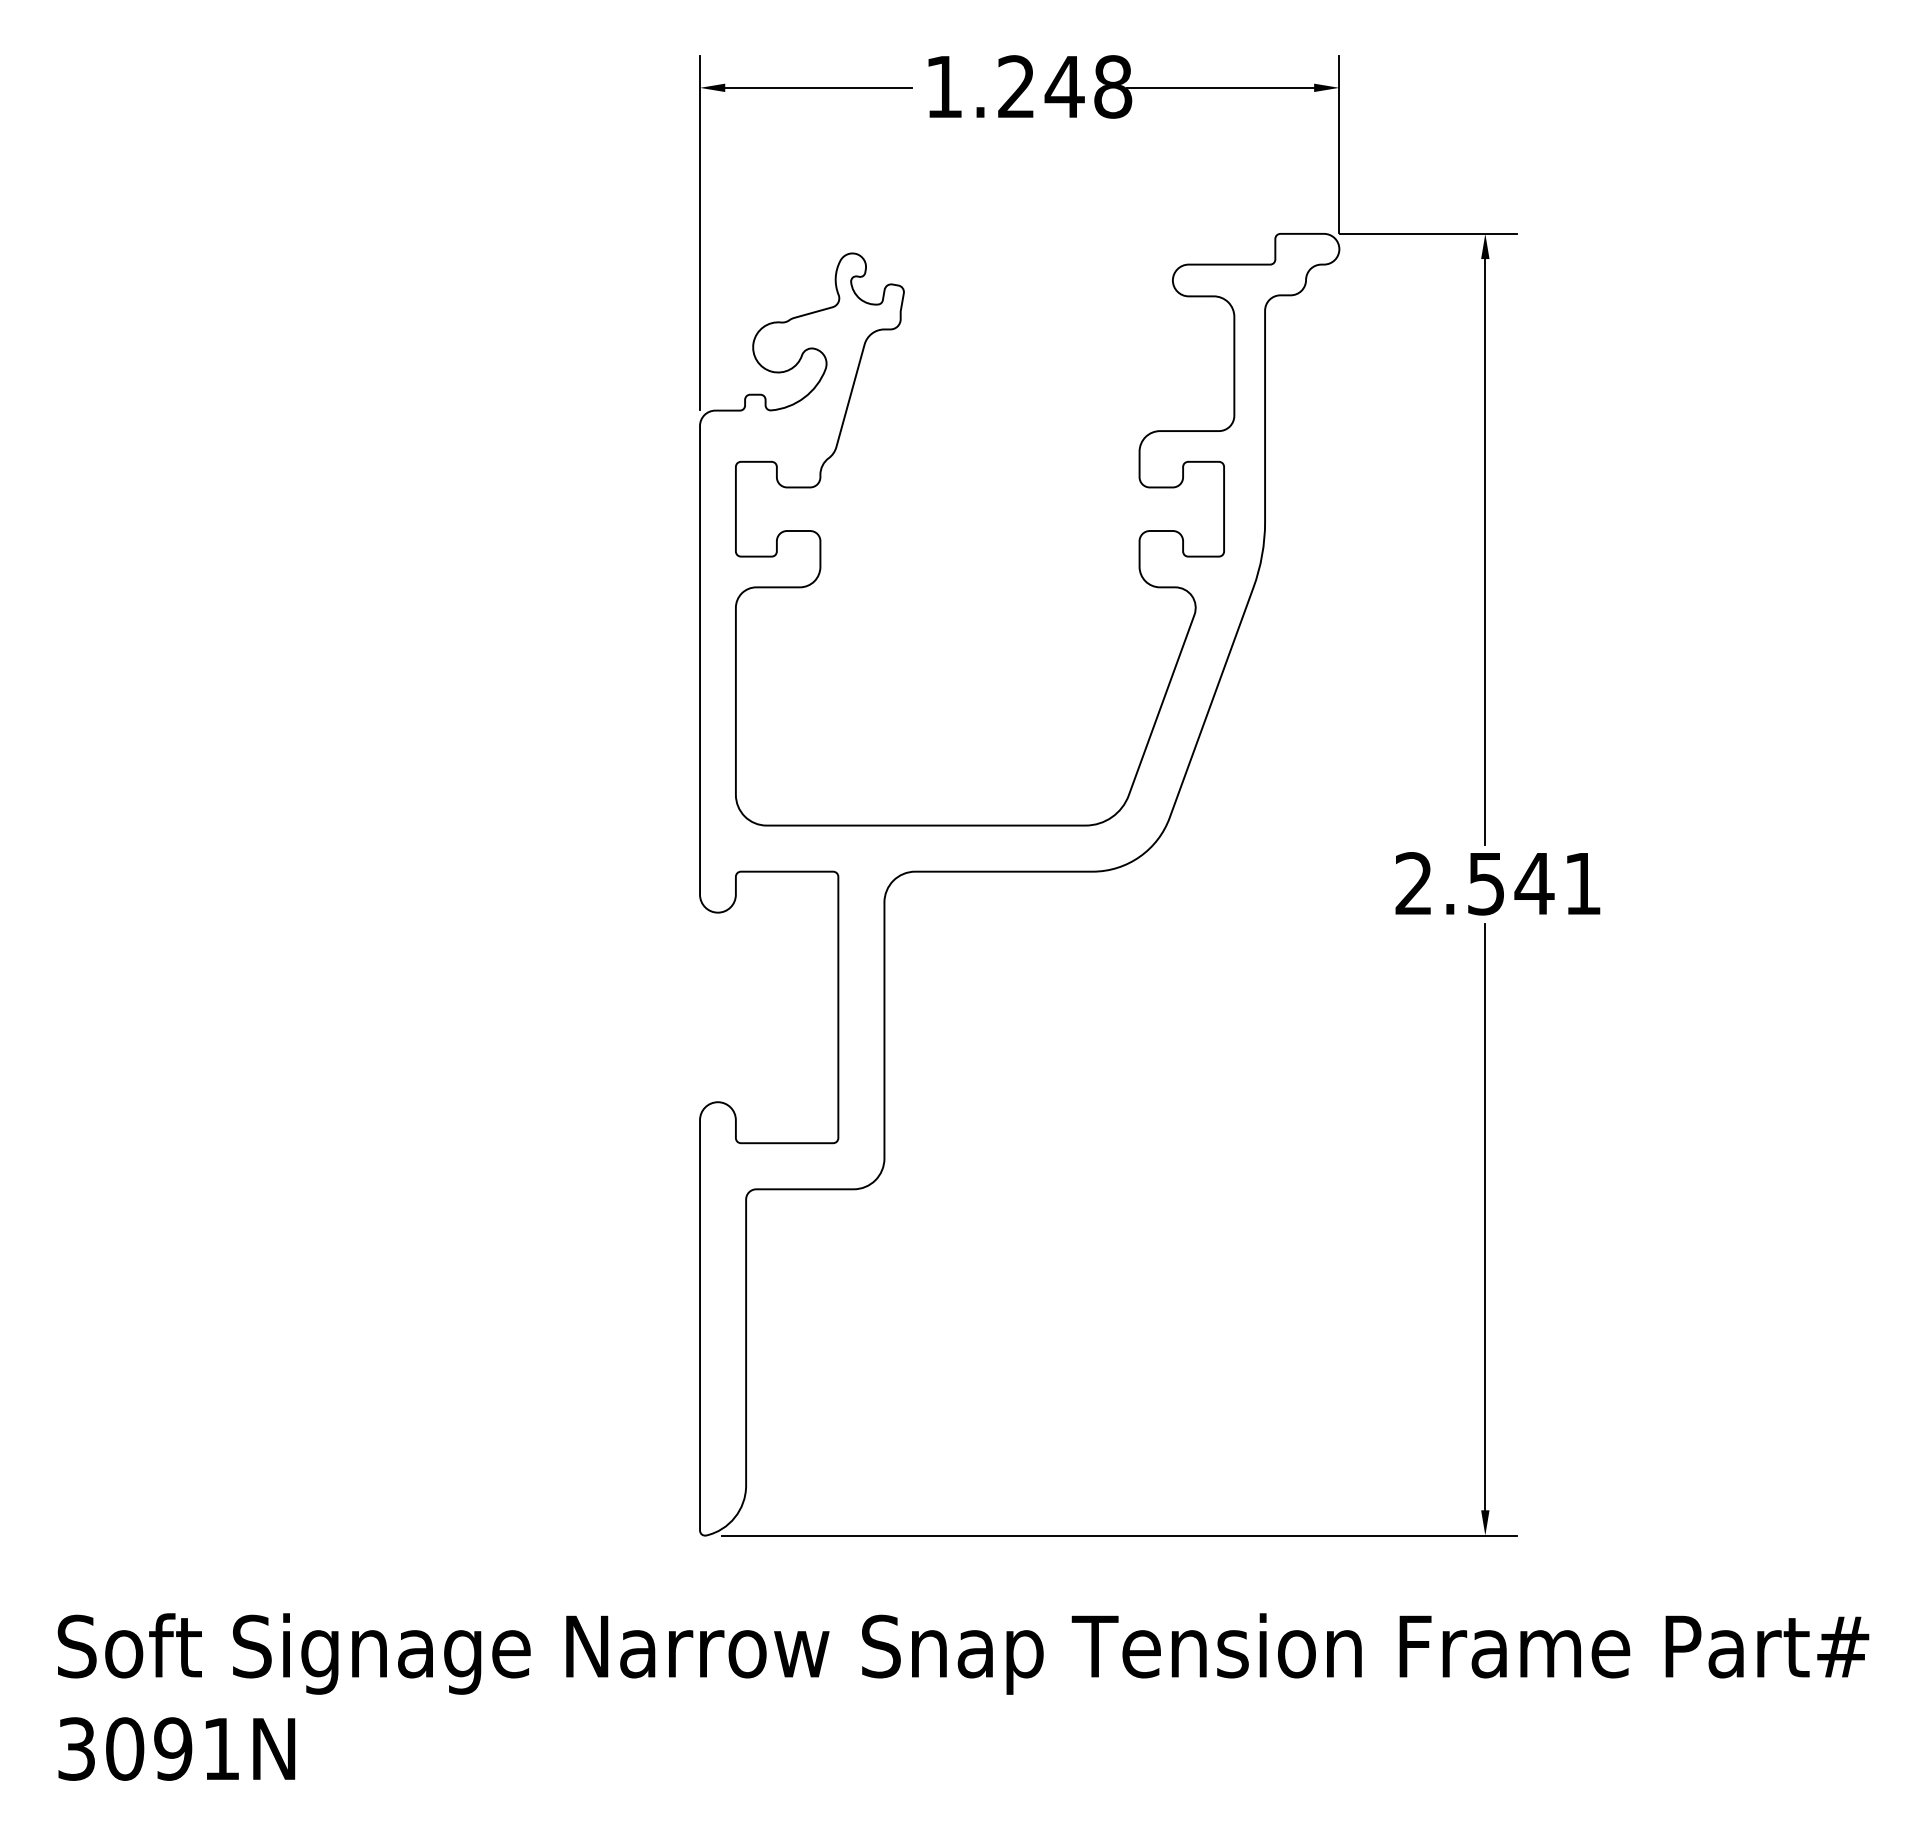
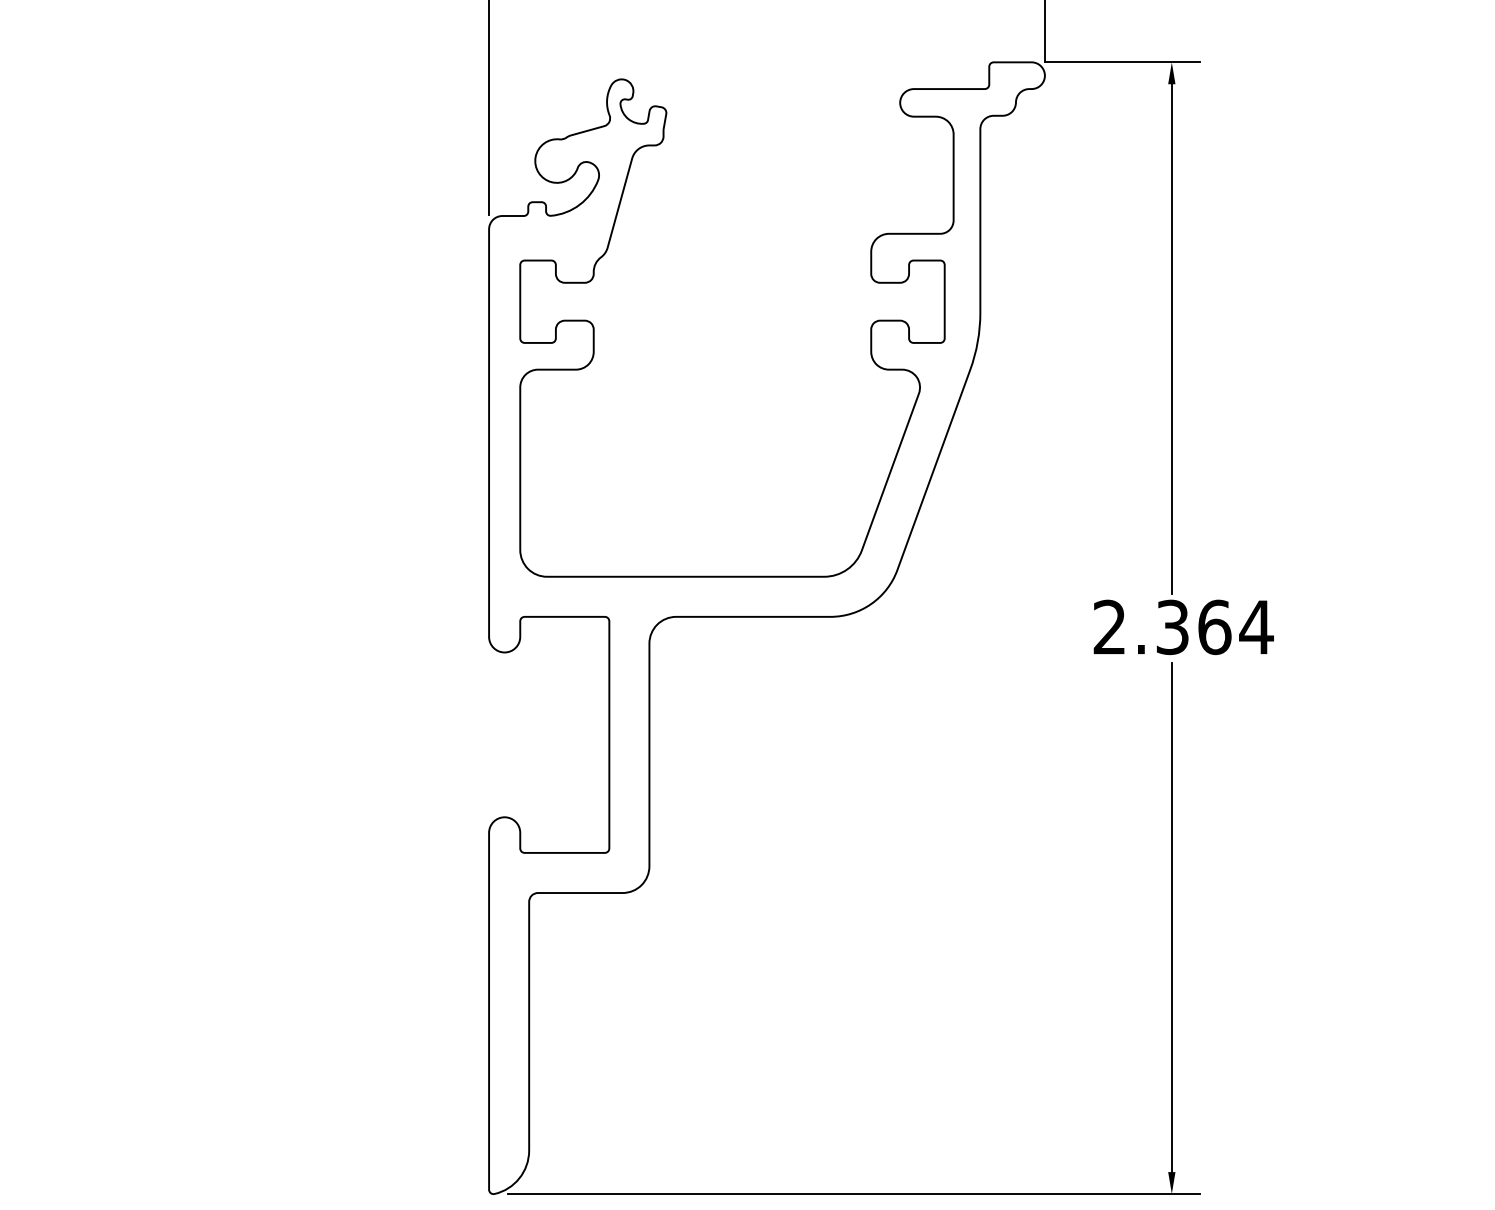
text: (1535, 883) -> (1215, 627), 2.541 -> 2.364

